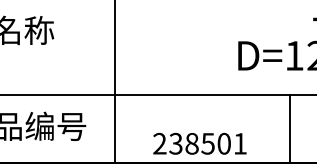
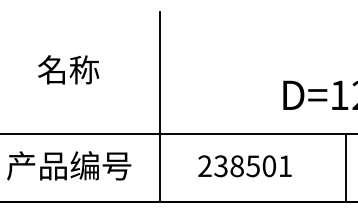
line: (289, 129) -> (345, 168), moved
text: (199, 144) -> (244, 166), moved

